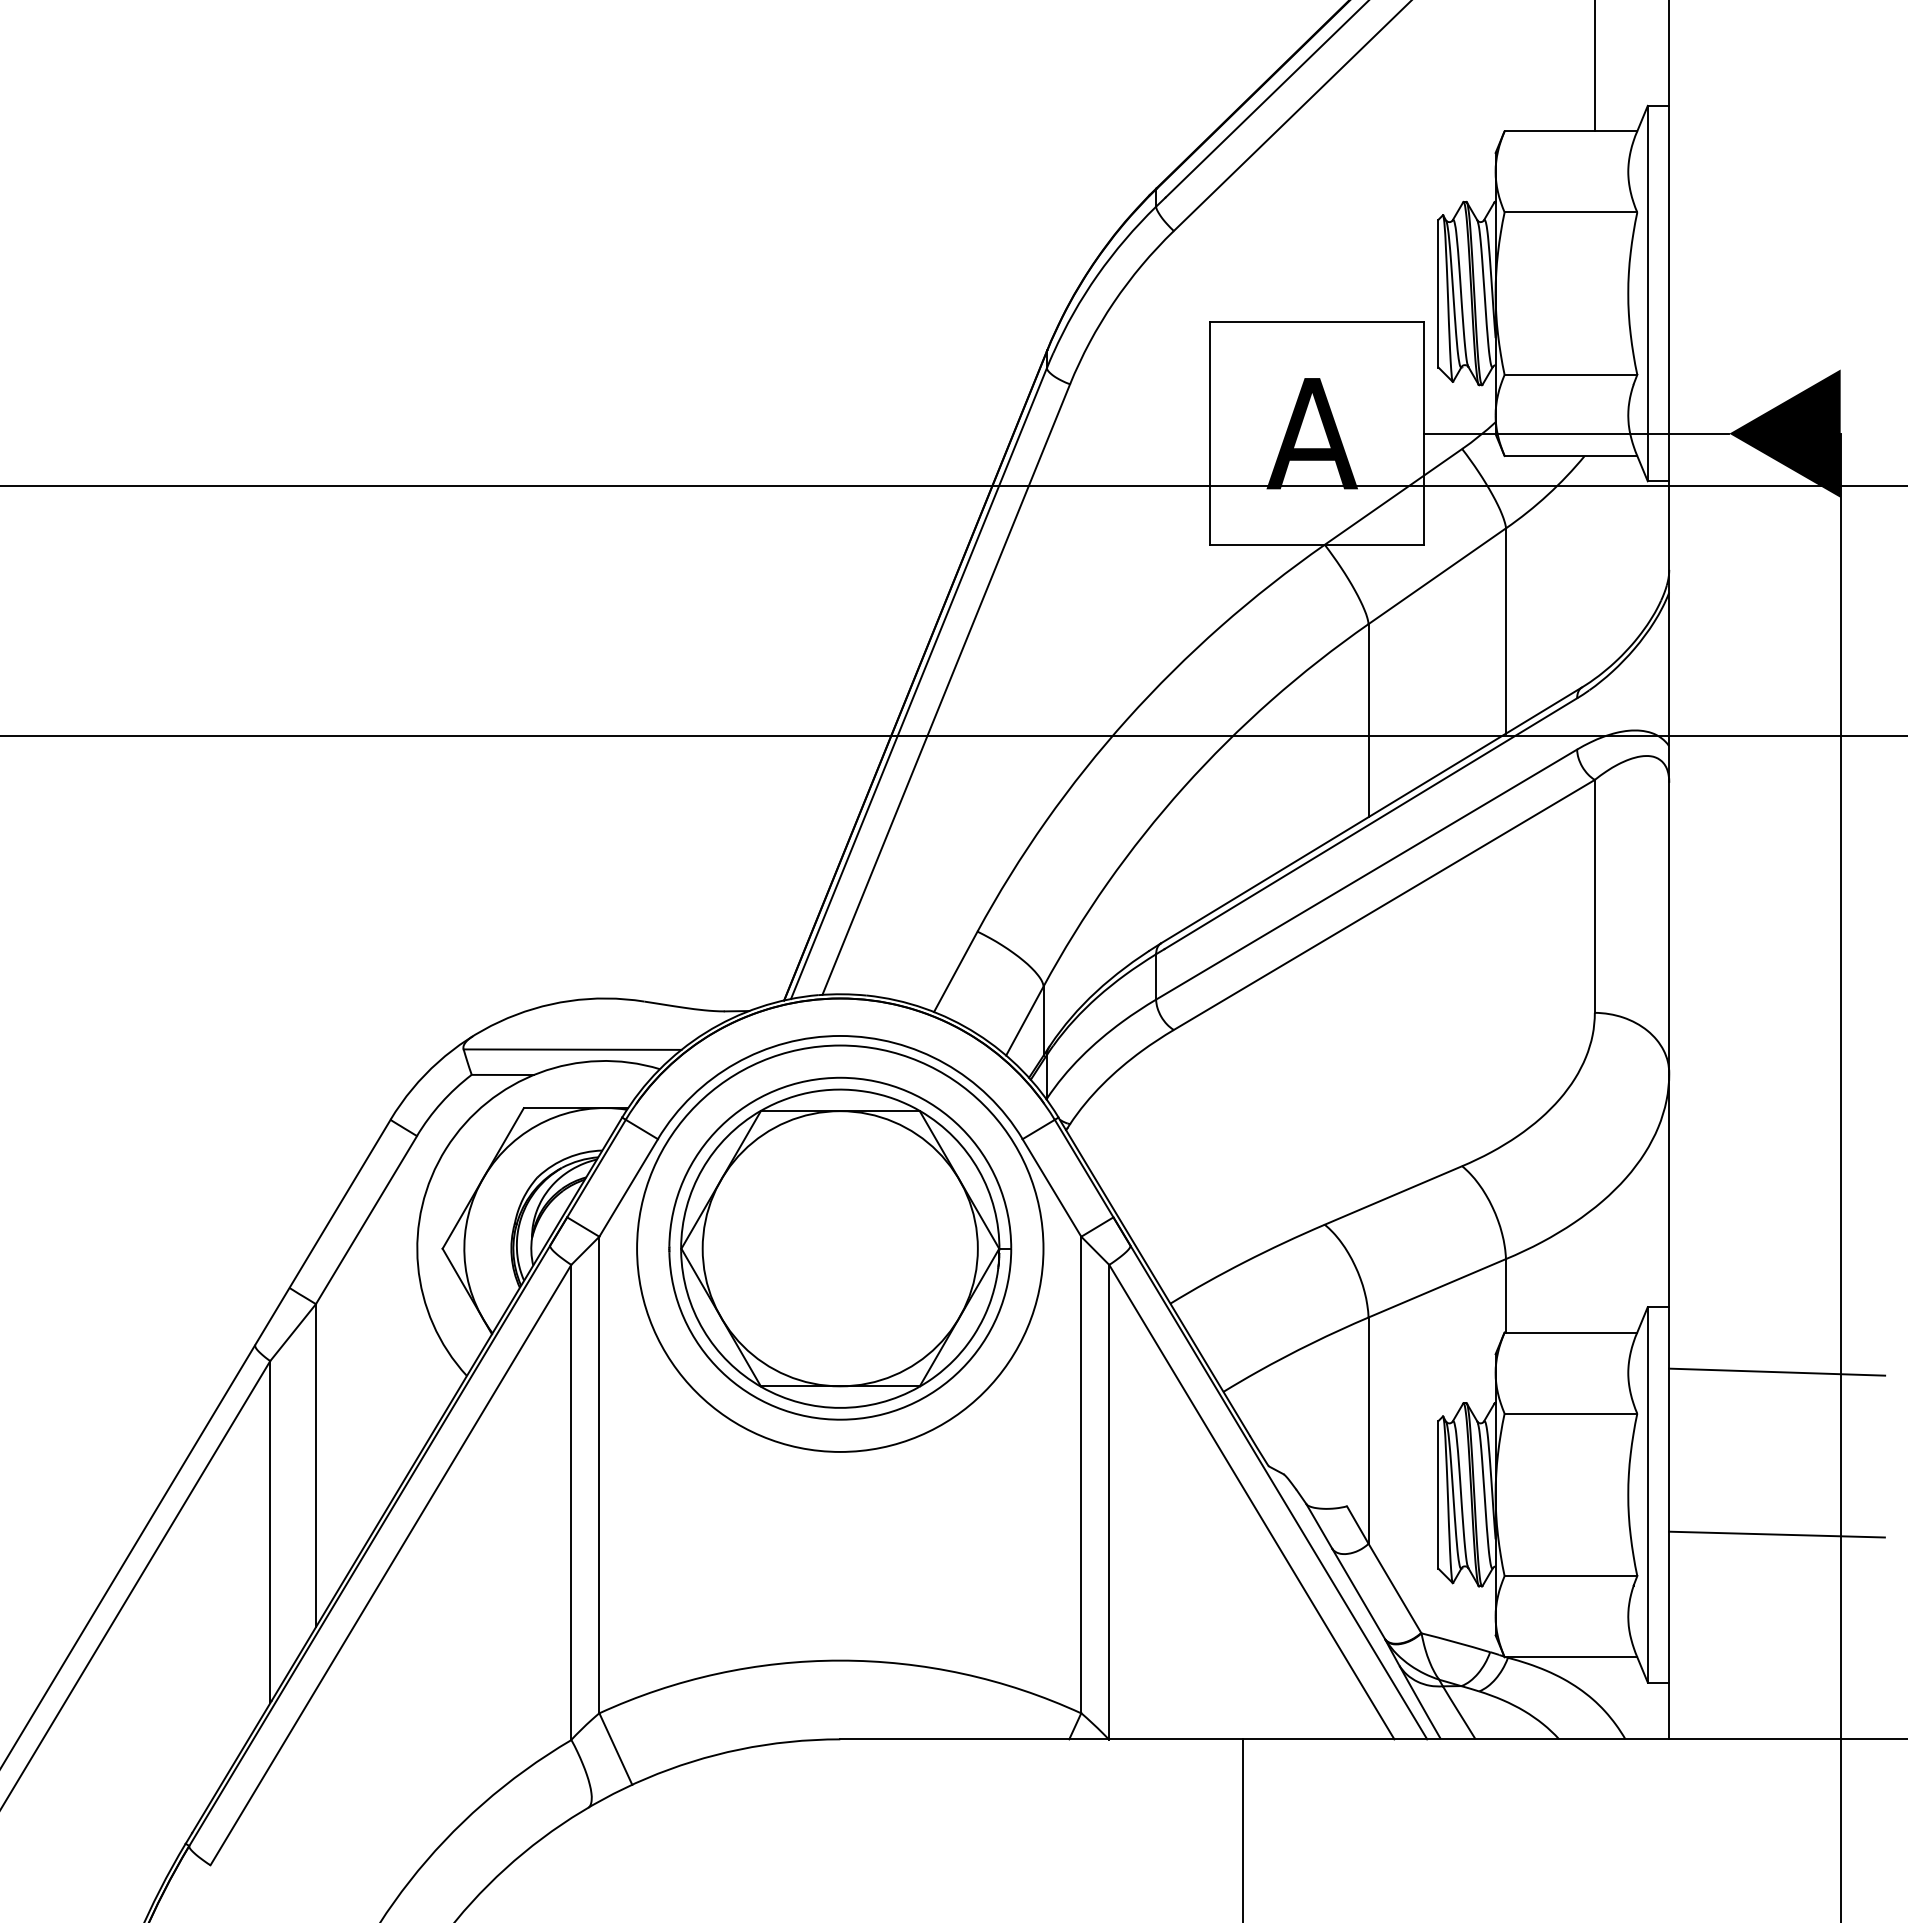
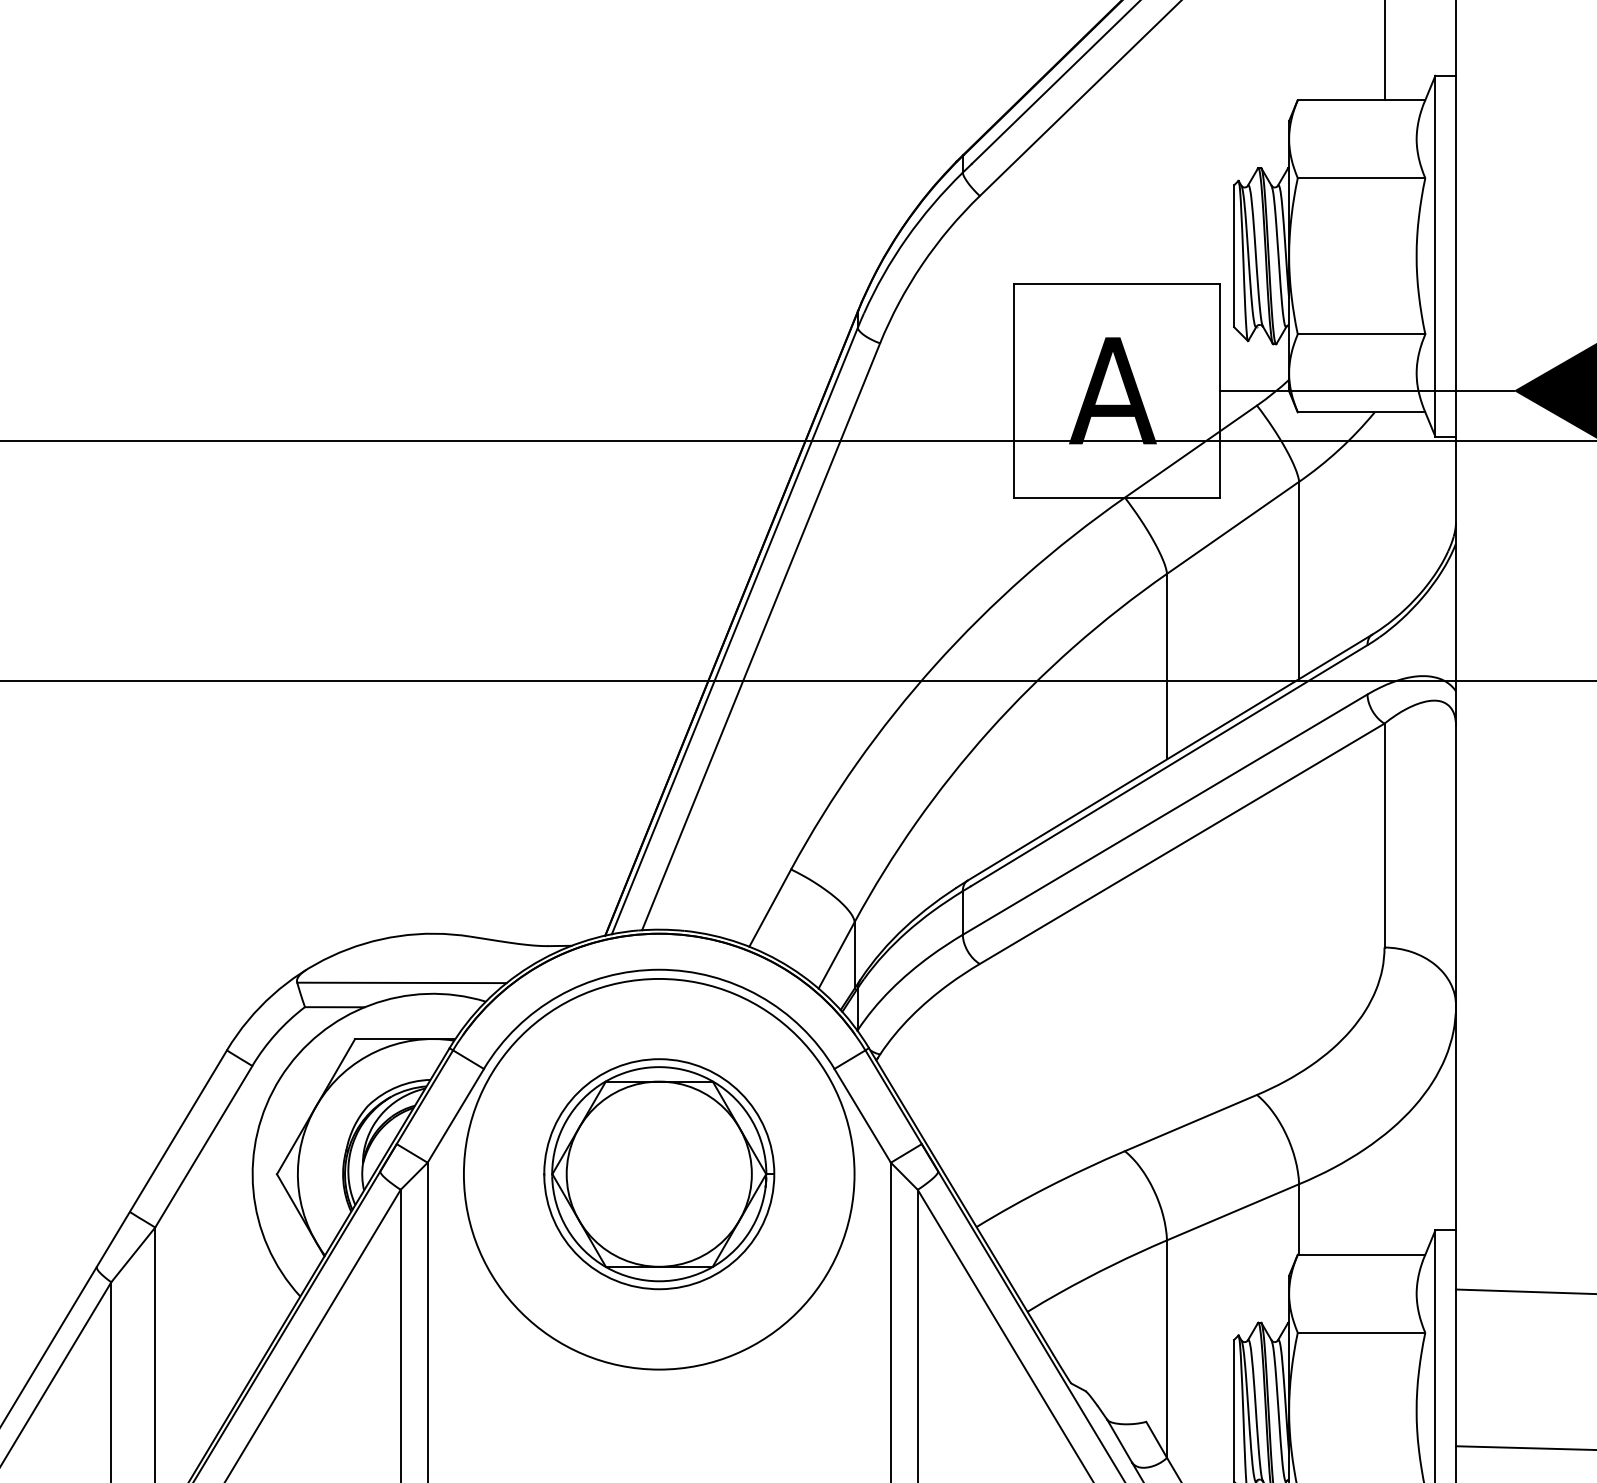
part: (840, 1248) -> (659, 1174), size x0.7

